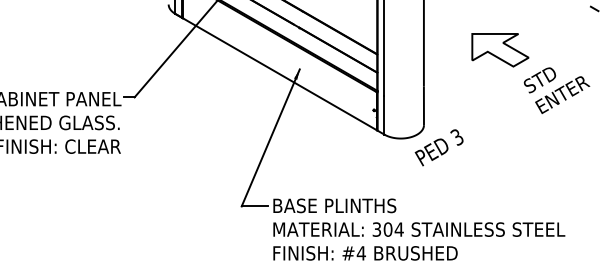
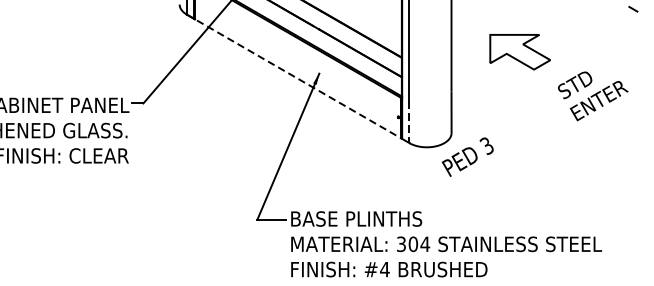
part: (500, 50) -> (520, 52), moved
line: (276, 72) -> (294, 76), solid -> dashed
line: (384, 115) -> (409, 122), solid -> dashed

